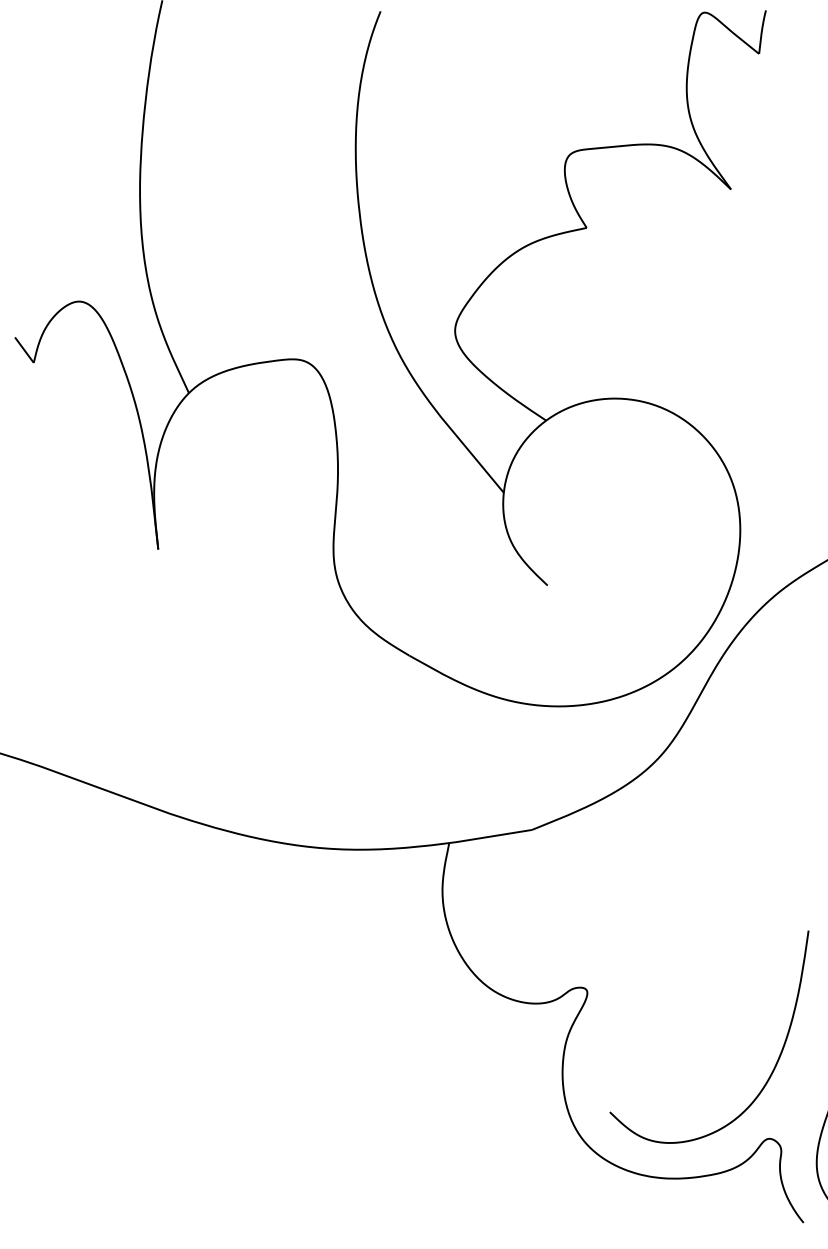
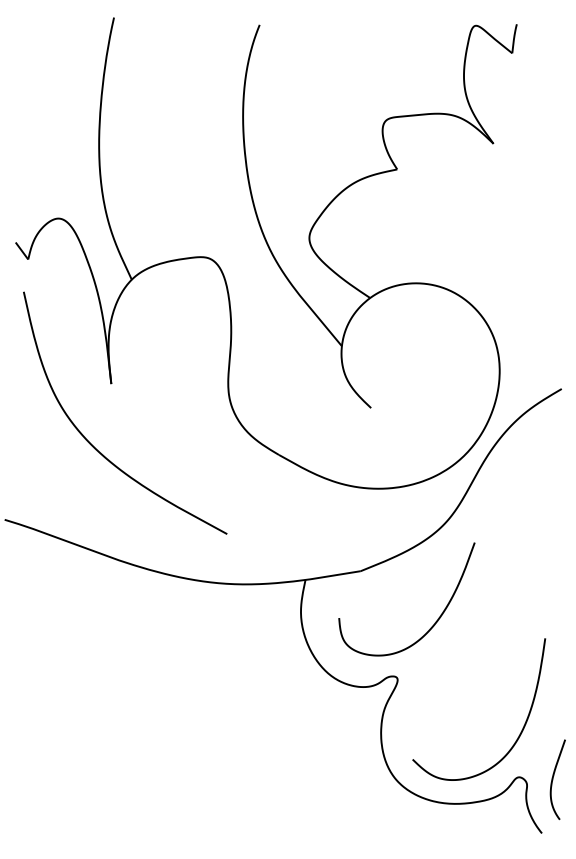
curve: (130, 640) -> (92, 444), added
curve: (644, 905) -> (435, 621), added

